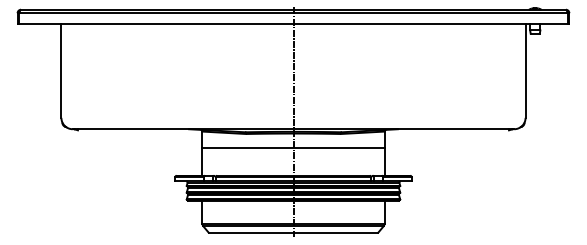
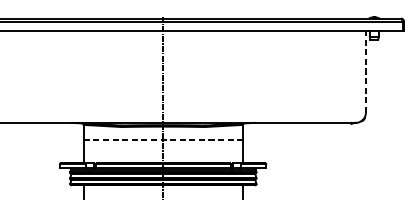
line: (525, 70) -> (365, 71), solid -> dashed
line: (293, 148) -> (163, 139), solid -> dashed

